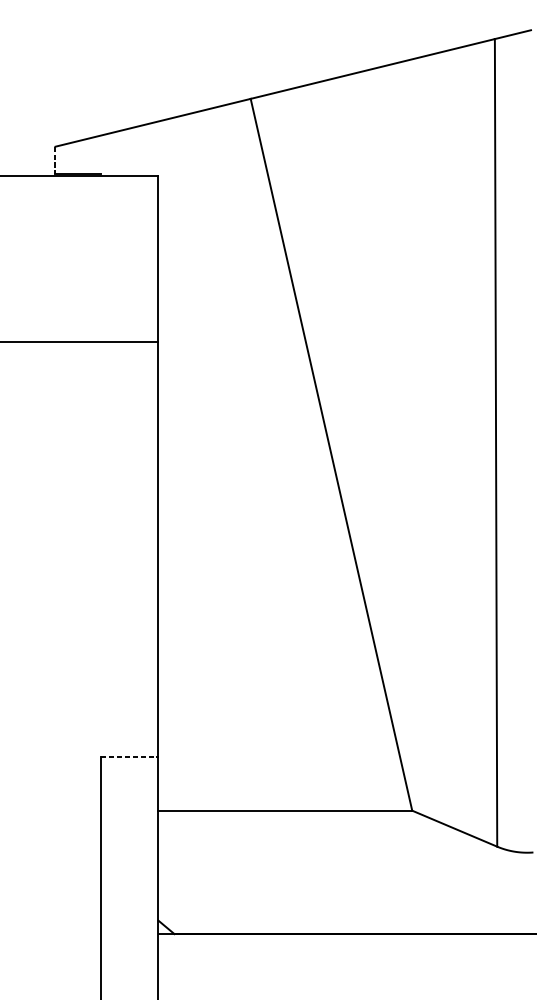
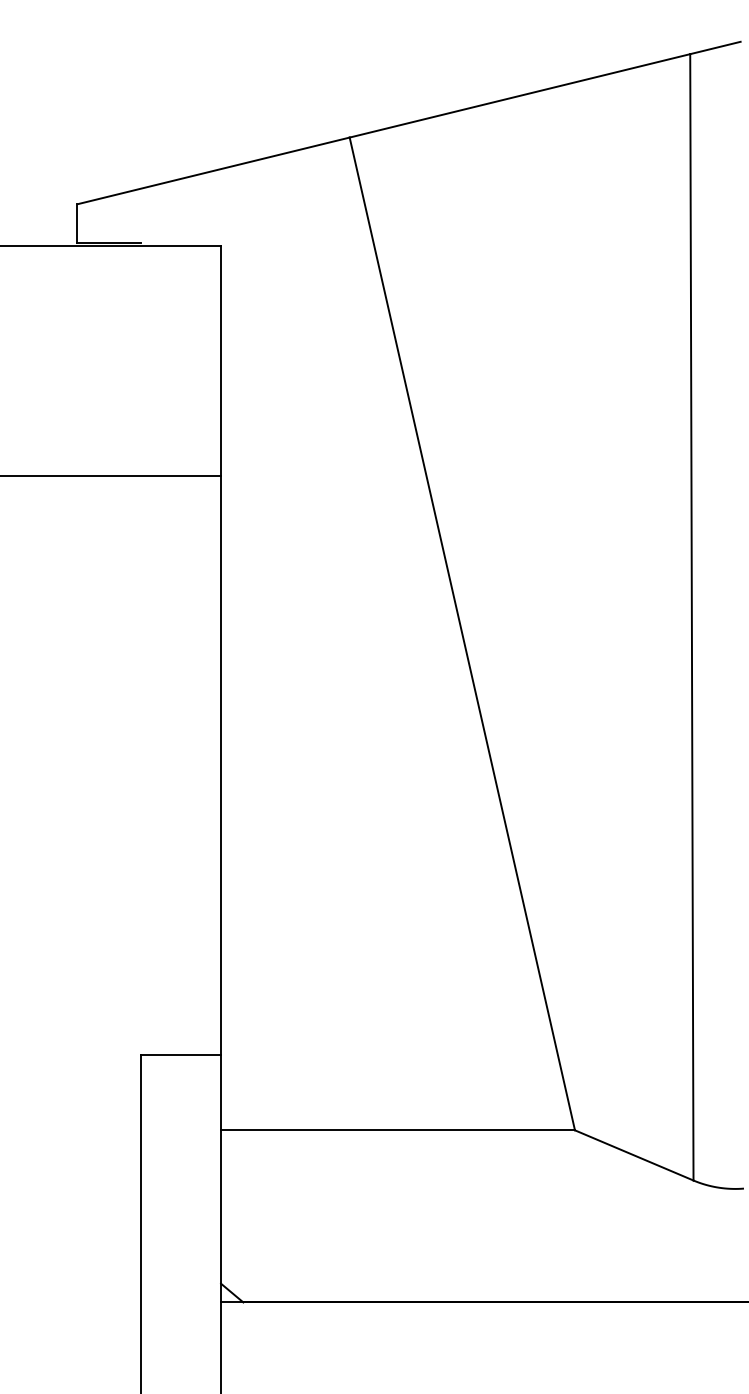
line: (55, 160) -> (77, 223), dashed -> solid
line: (130, 757) -> (181, 1055), dashed -> solid

